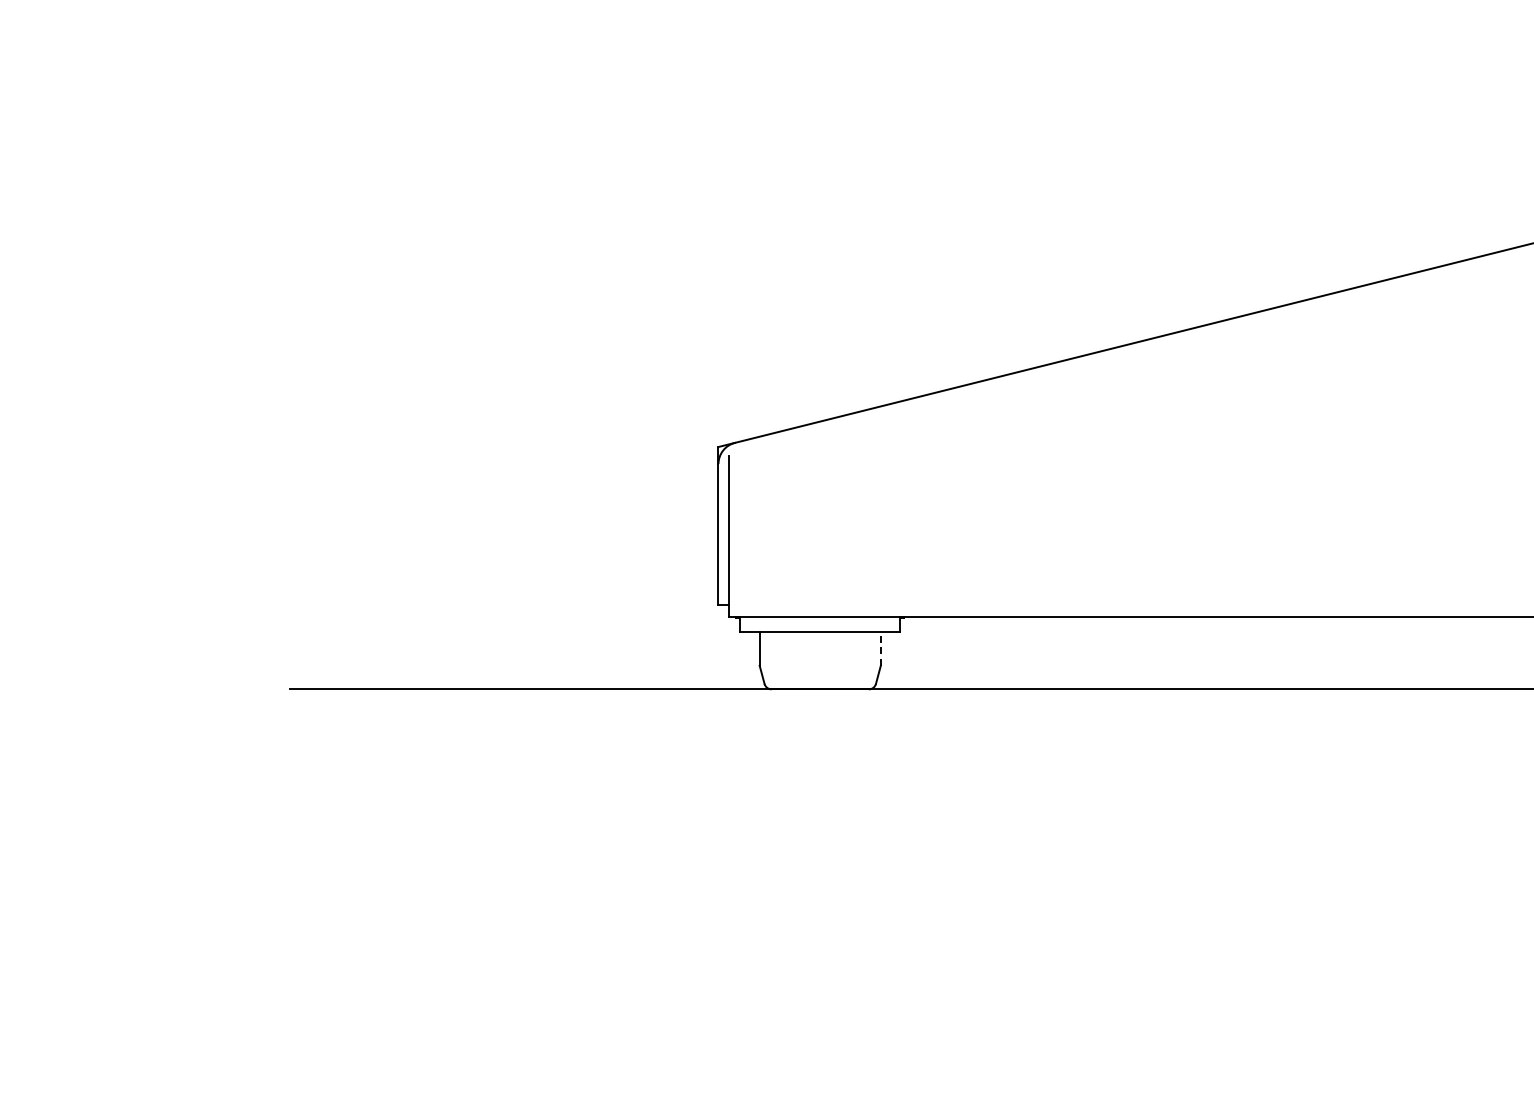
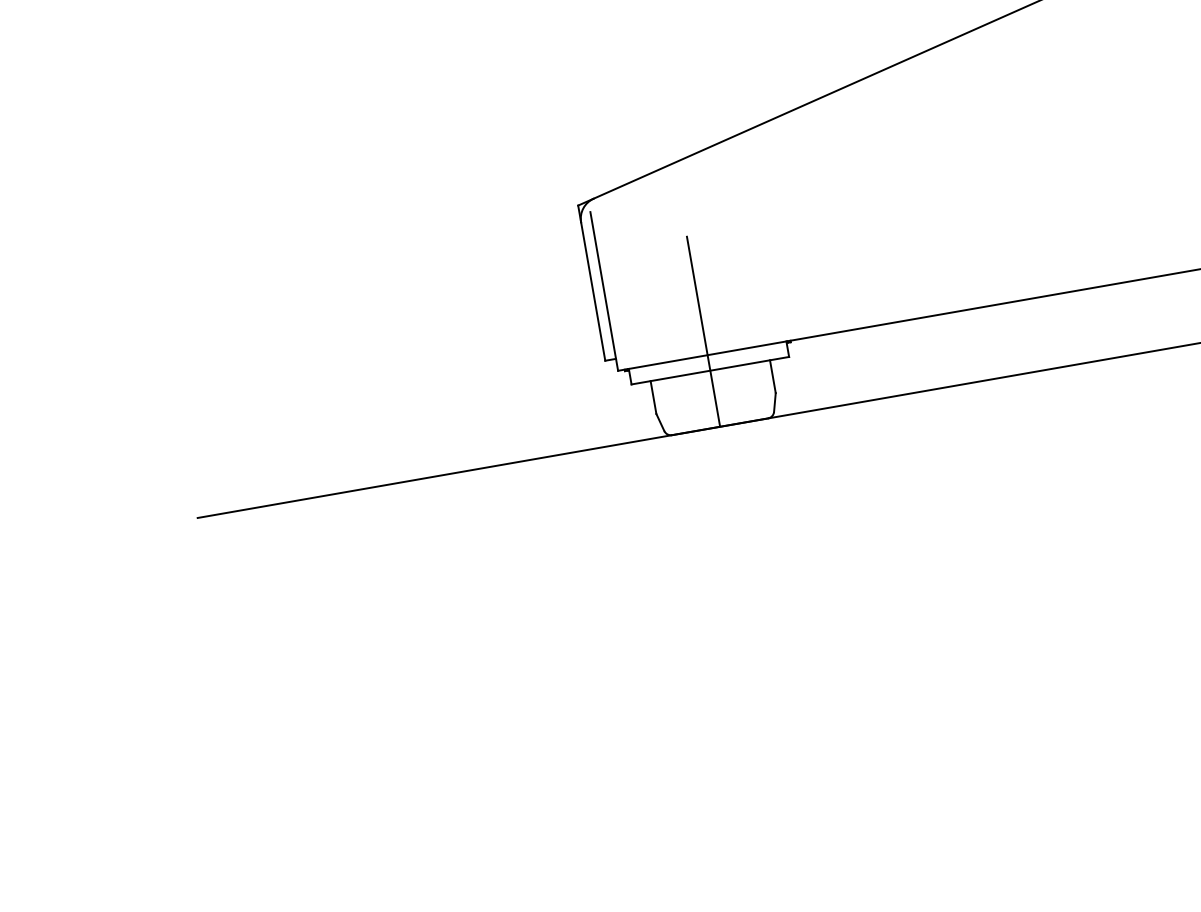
line: (820, 592) -> (703, 331), added
line: (880, 649) -> (772, 377), dashed -> solid

